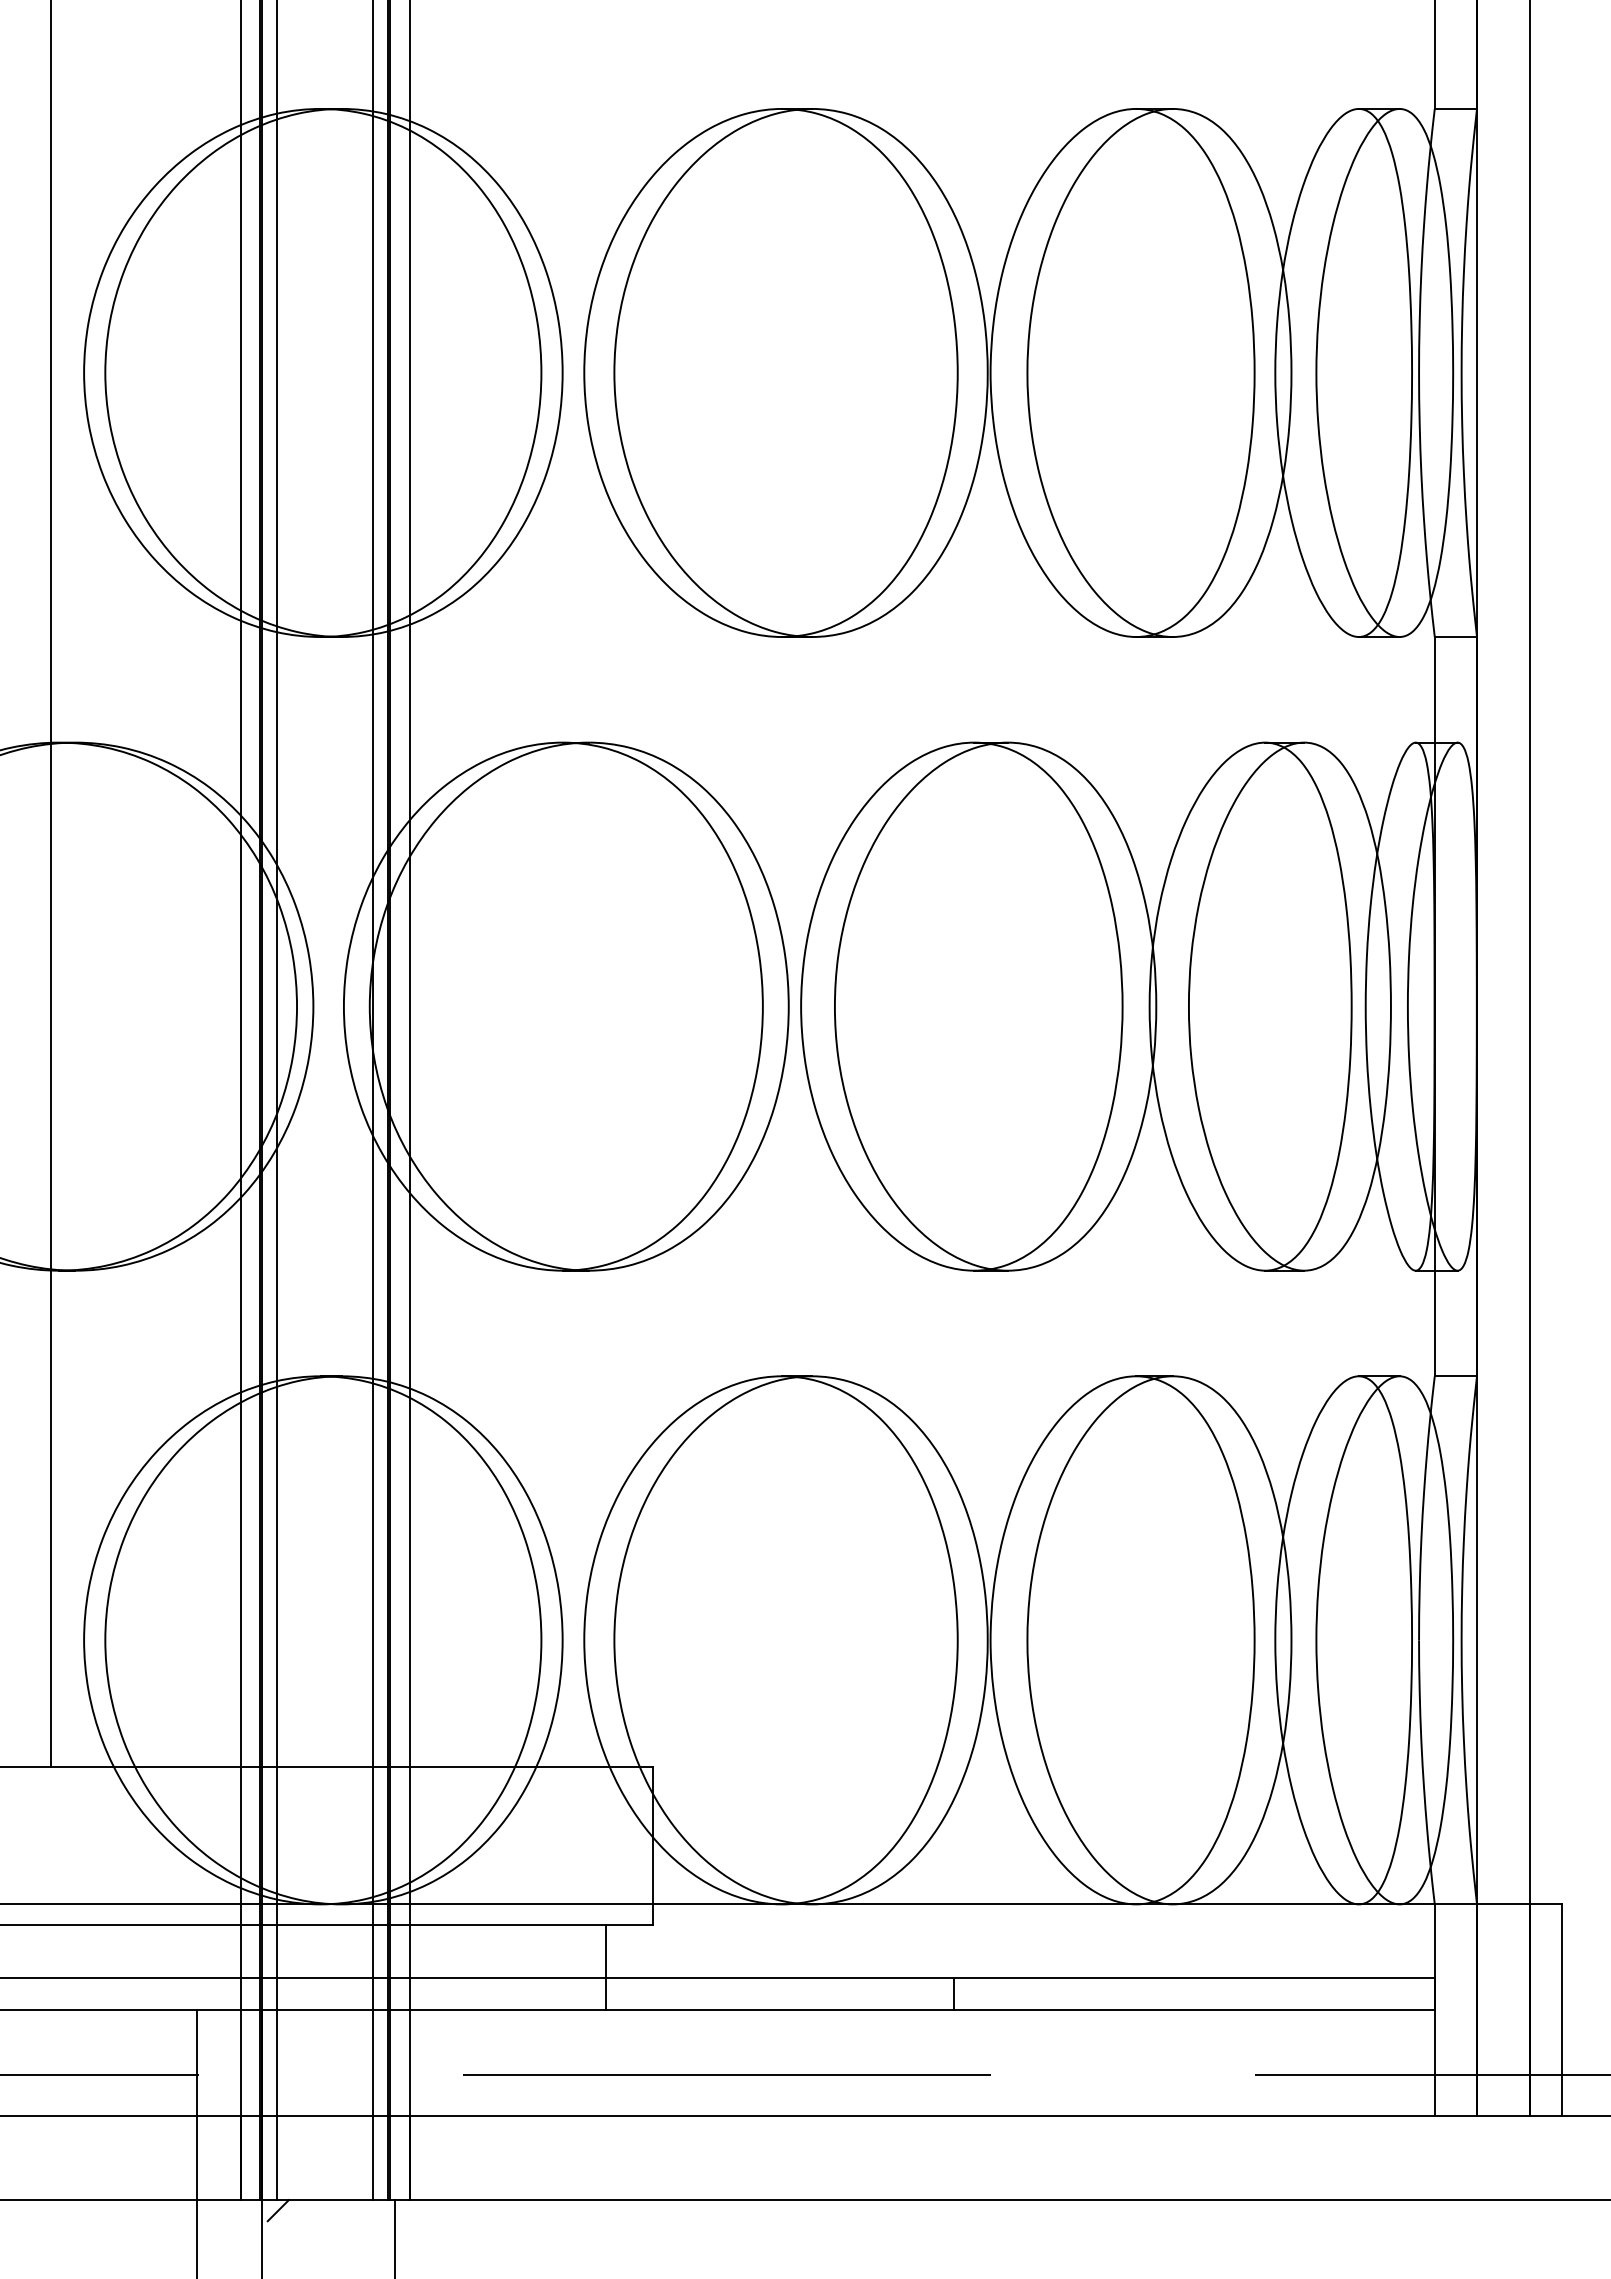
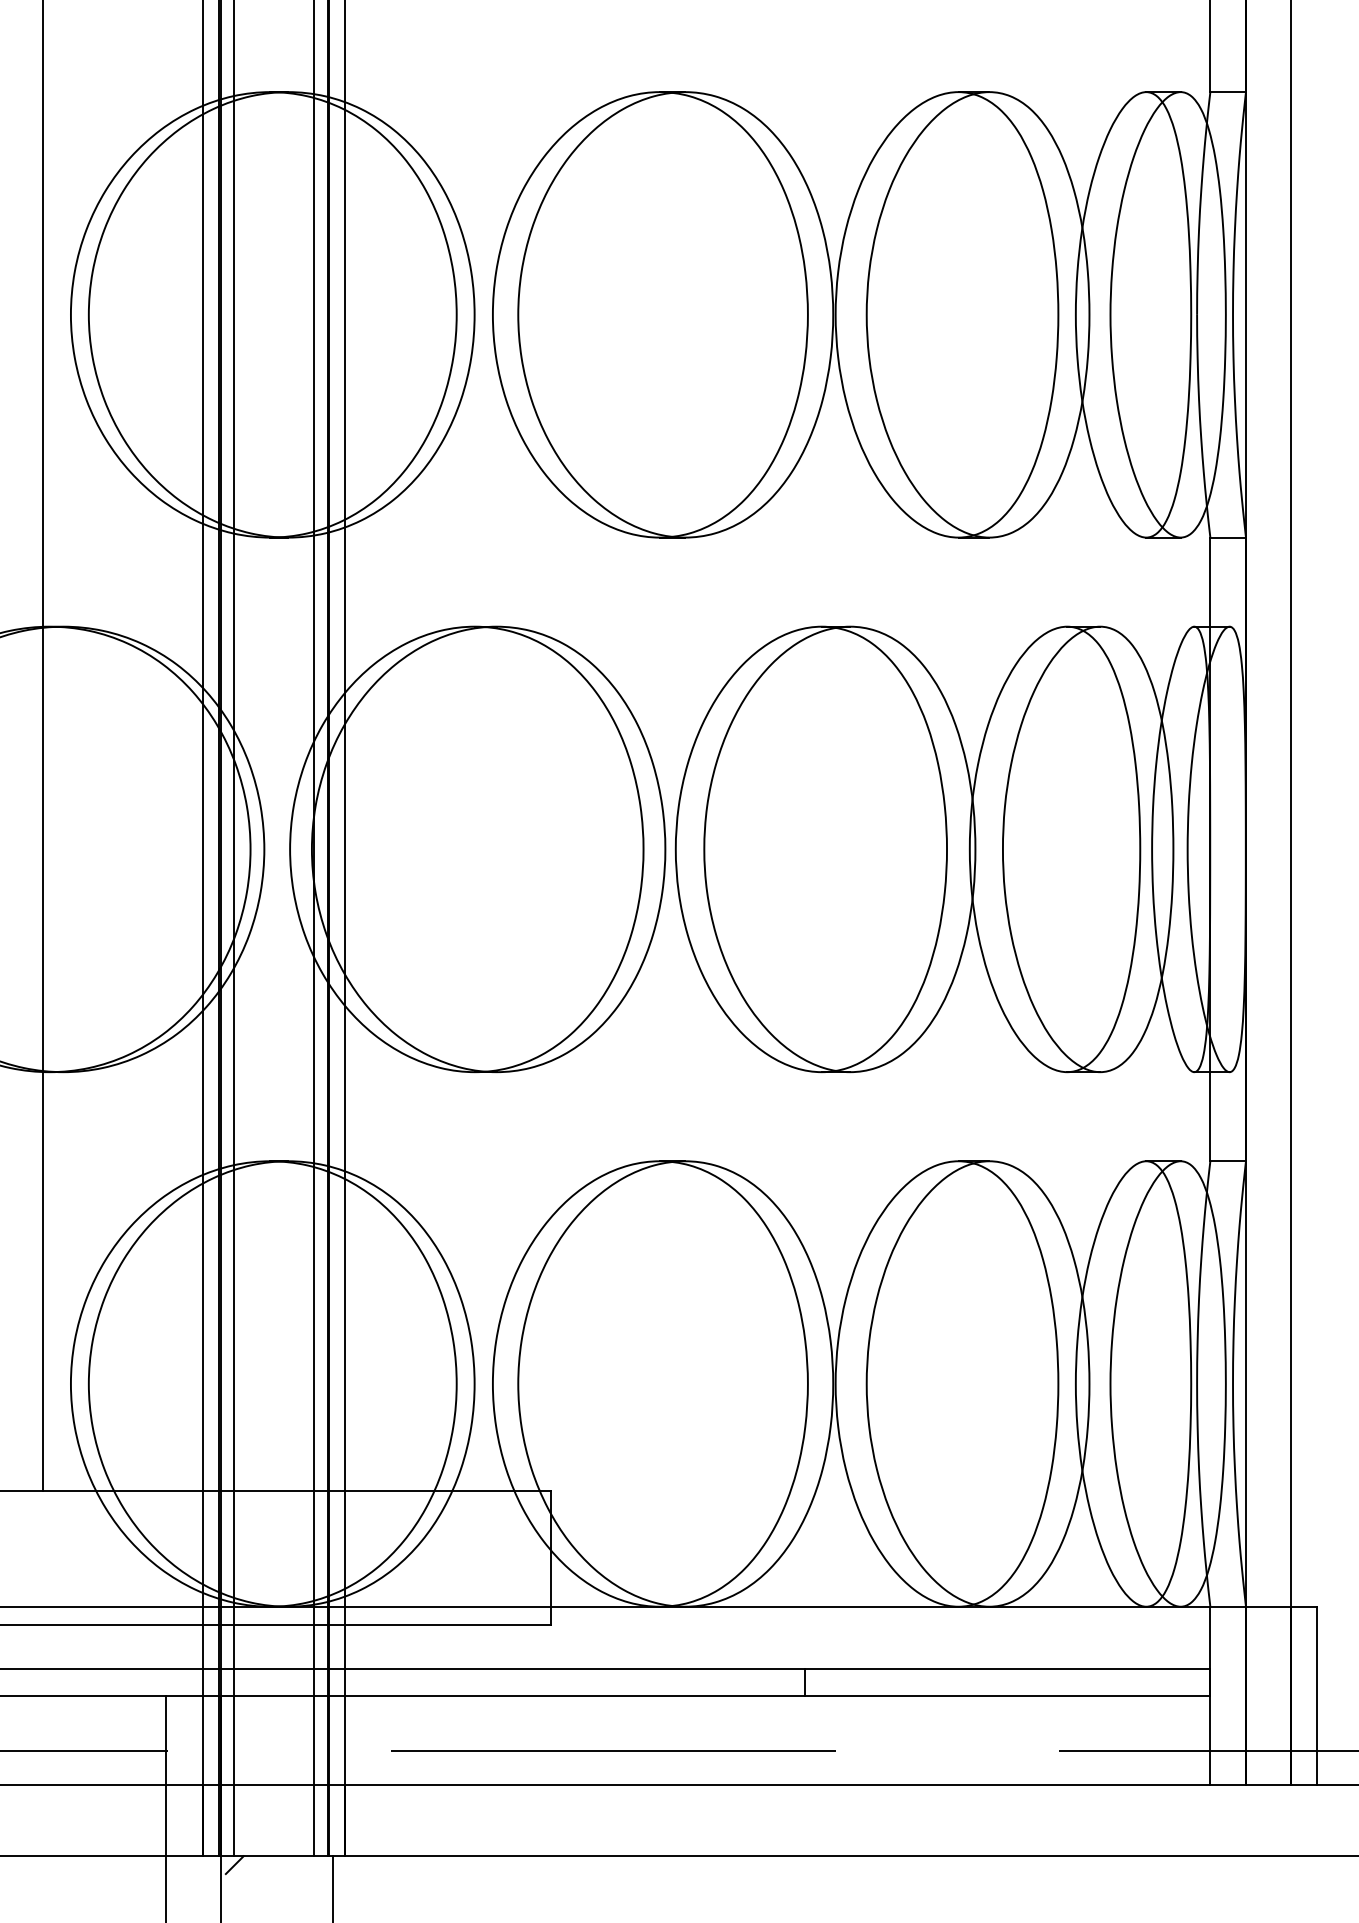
line: (605, 1967) -> (510, 1660), removed

